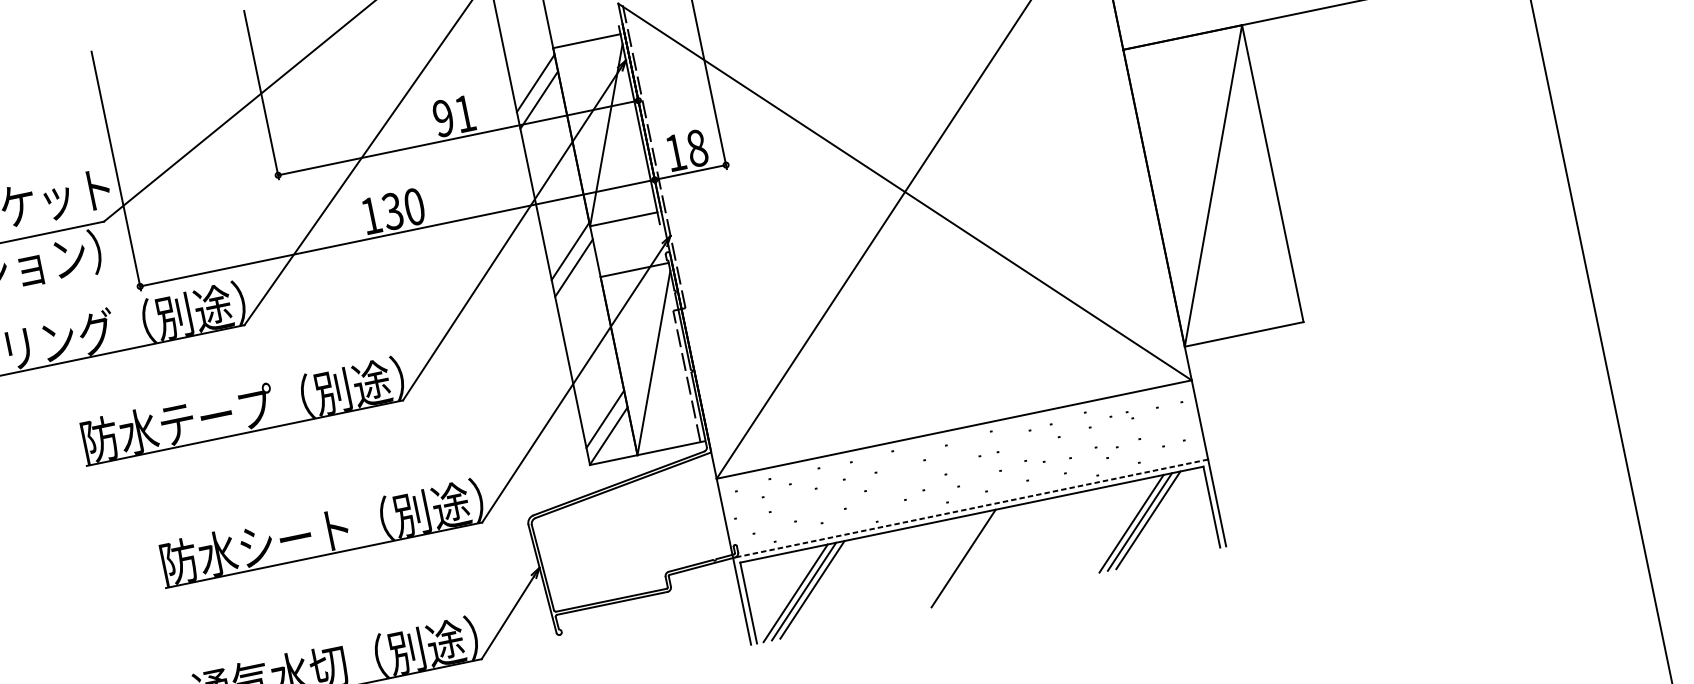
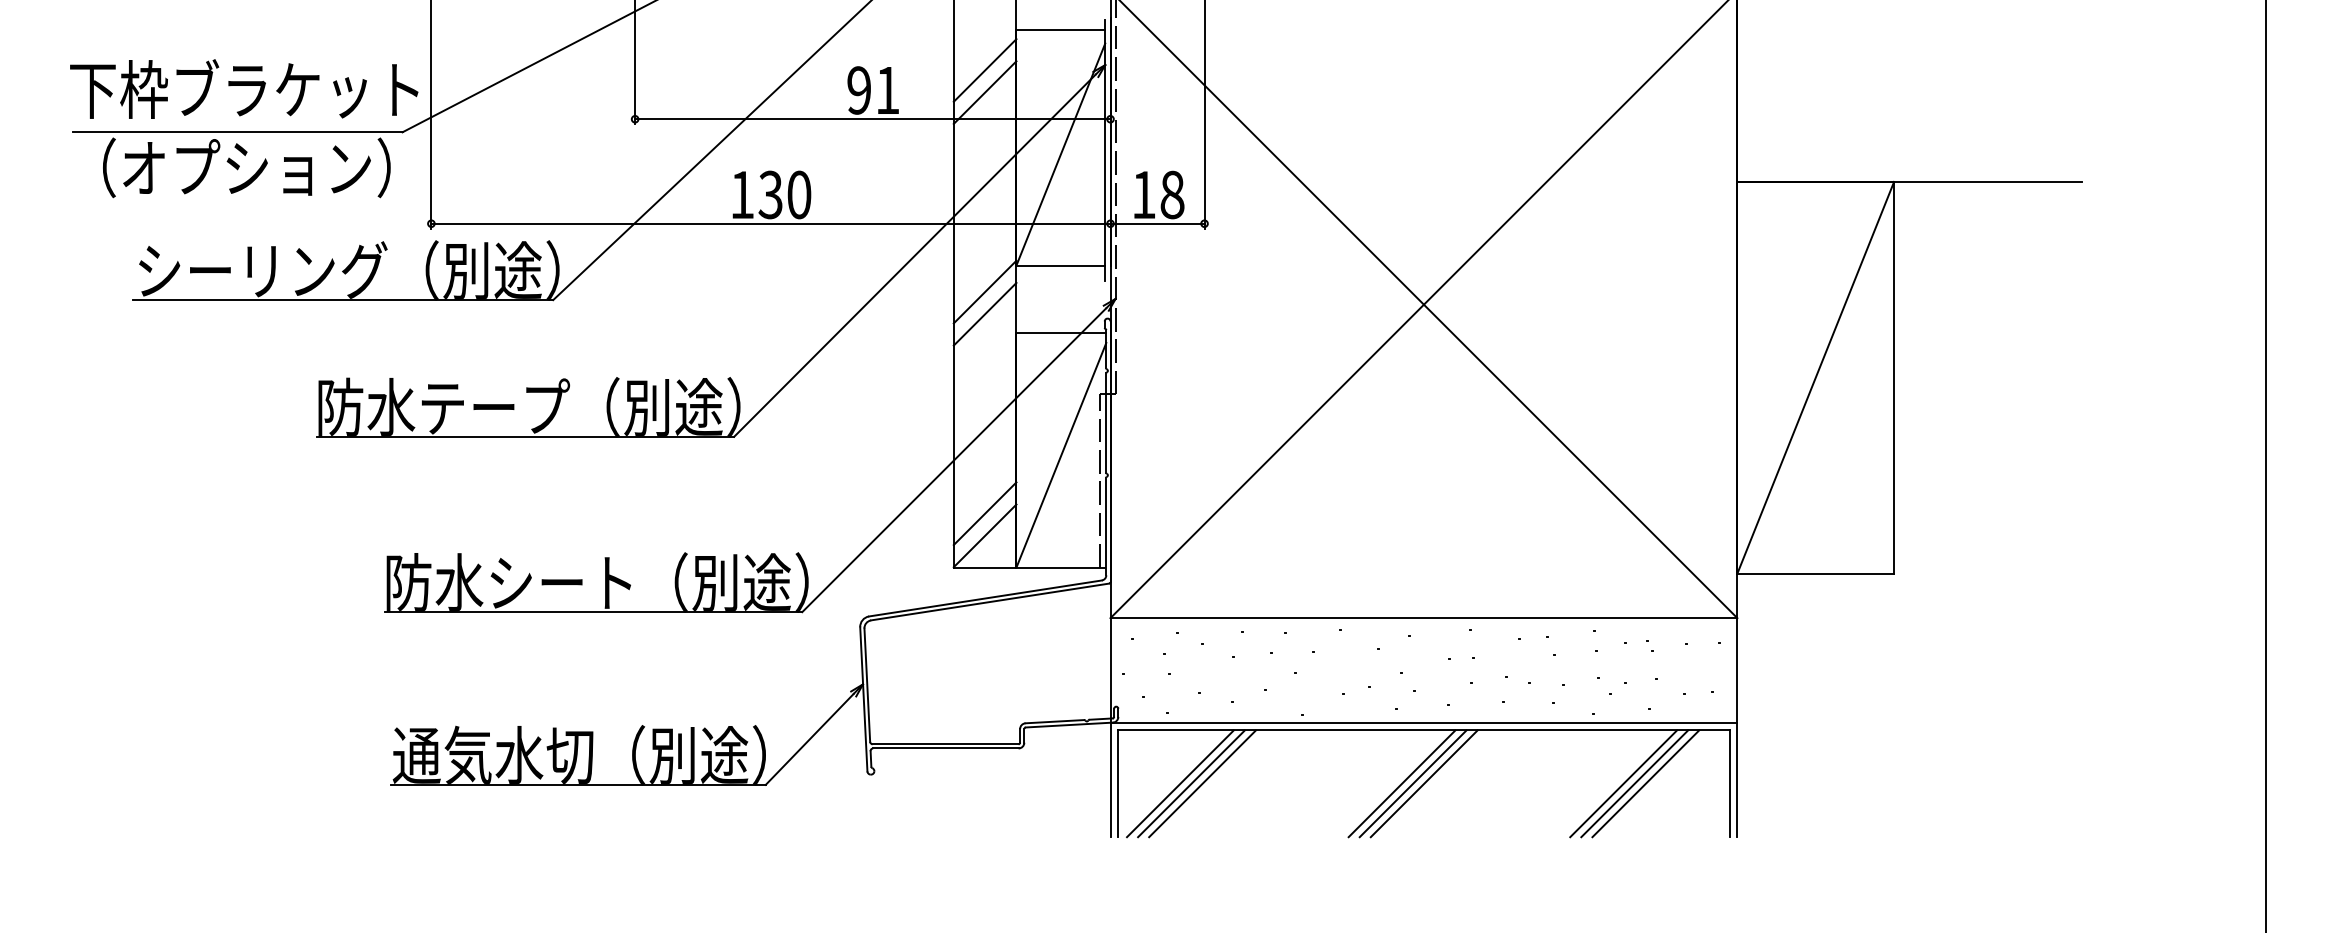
line: (970, 508) -> (1423, 722), dashed -> solid
line: (979, 554) -> (1423, 783), added
line: (971, 556) -> (1412, 783), added

